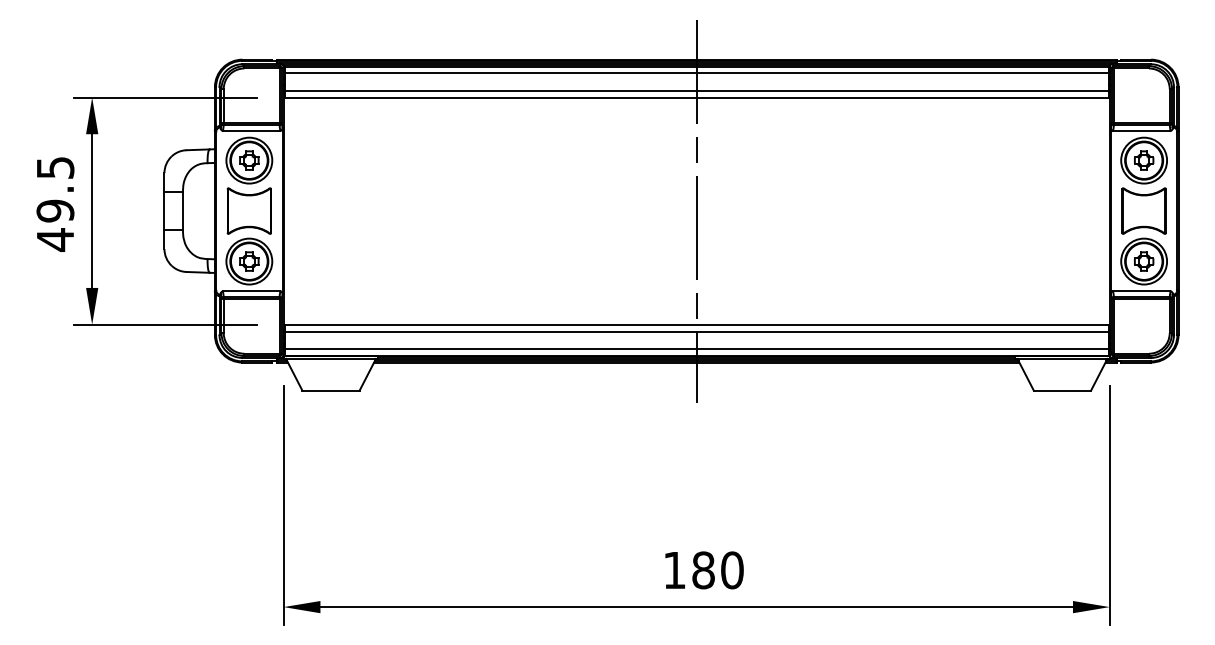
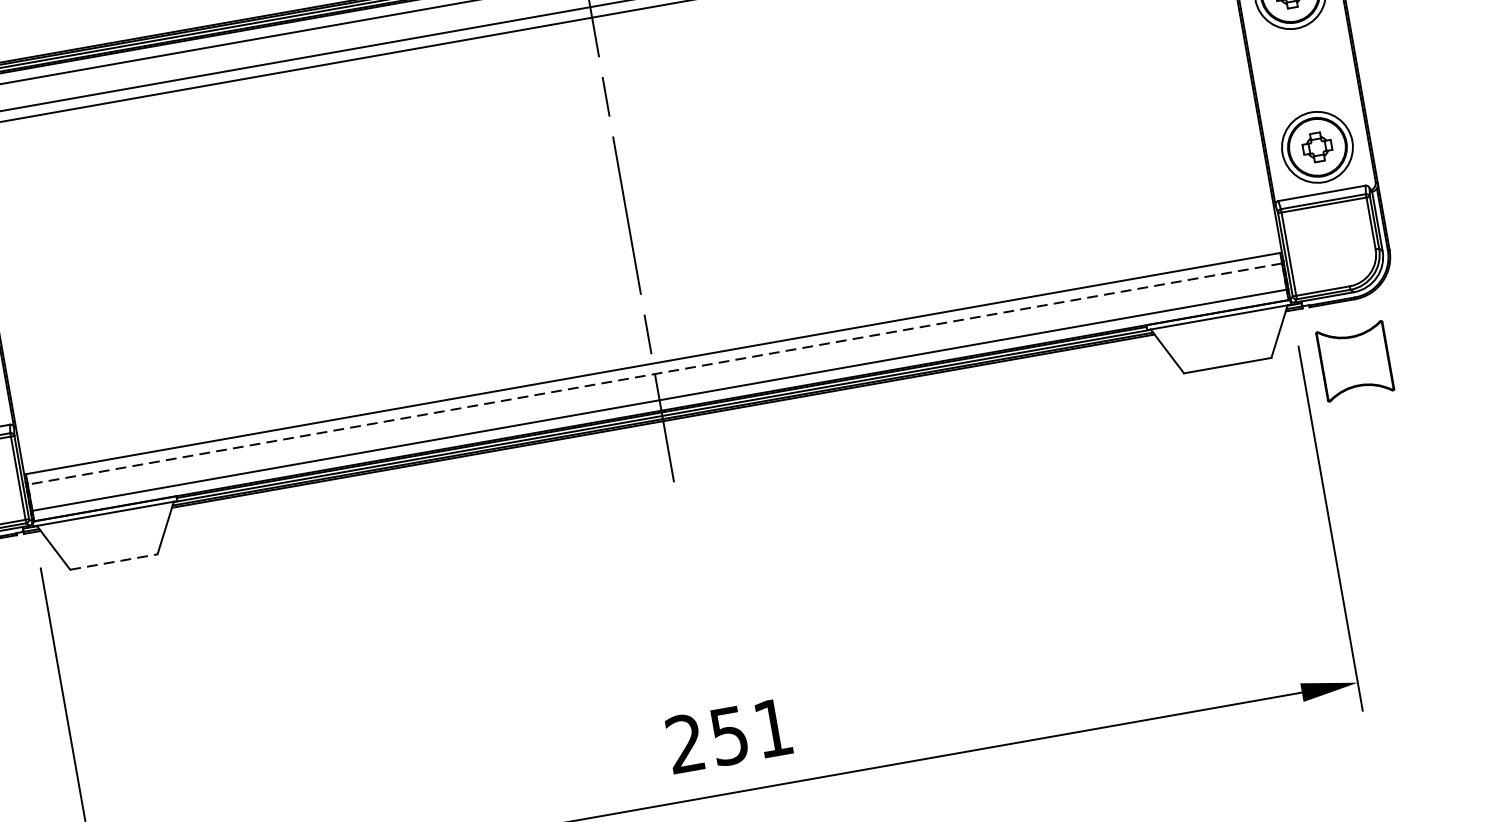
part: (1143, 210) -> (1354, 360), moved
line: (696, 331) -> (654, 374), solid -> dashed
line: (331, 390) -> (114, 561), solid -> dashed
text: (703, 570) -> (729, 736), 180 -> 251

